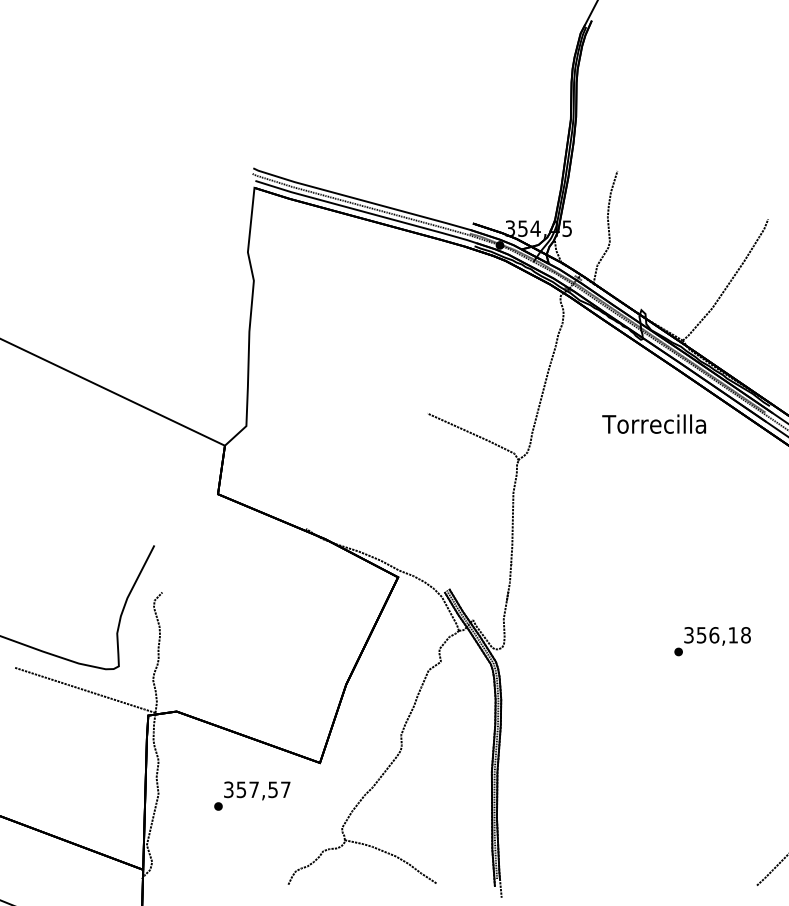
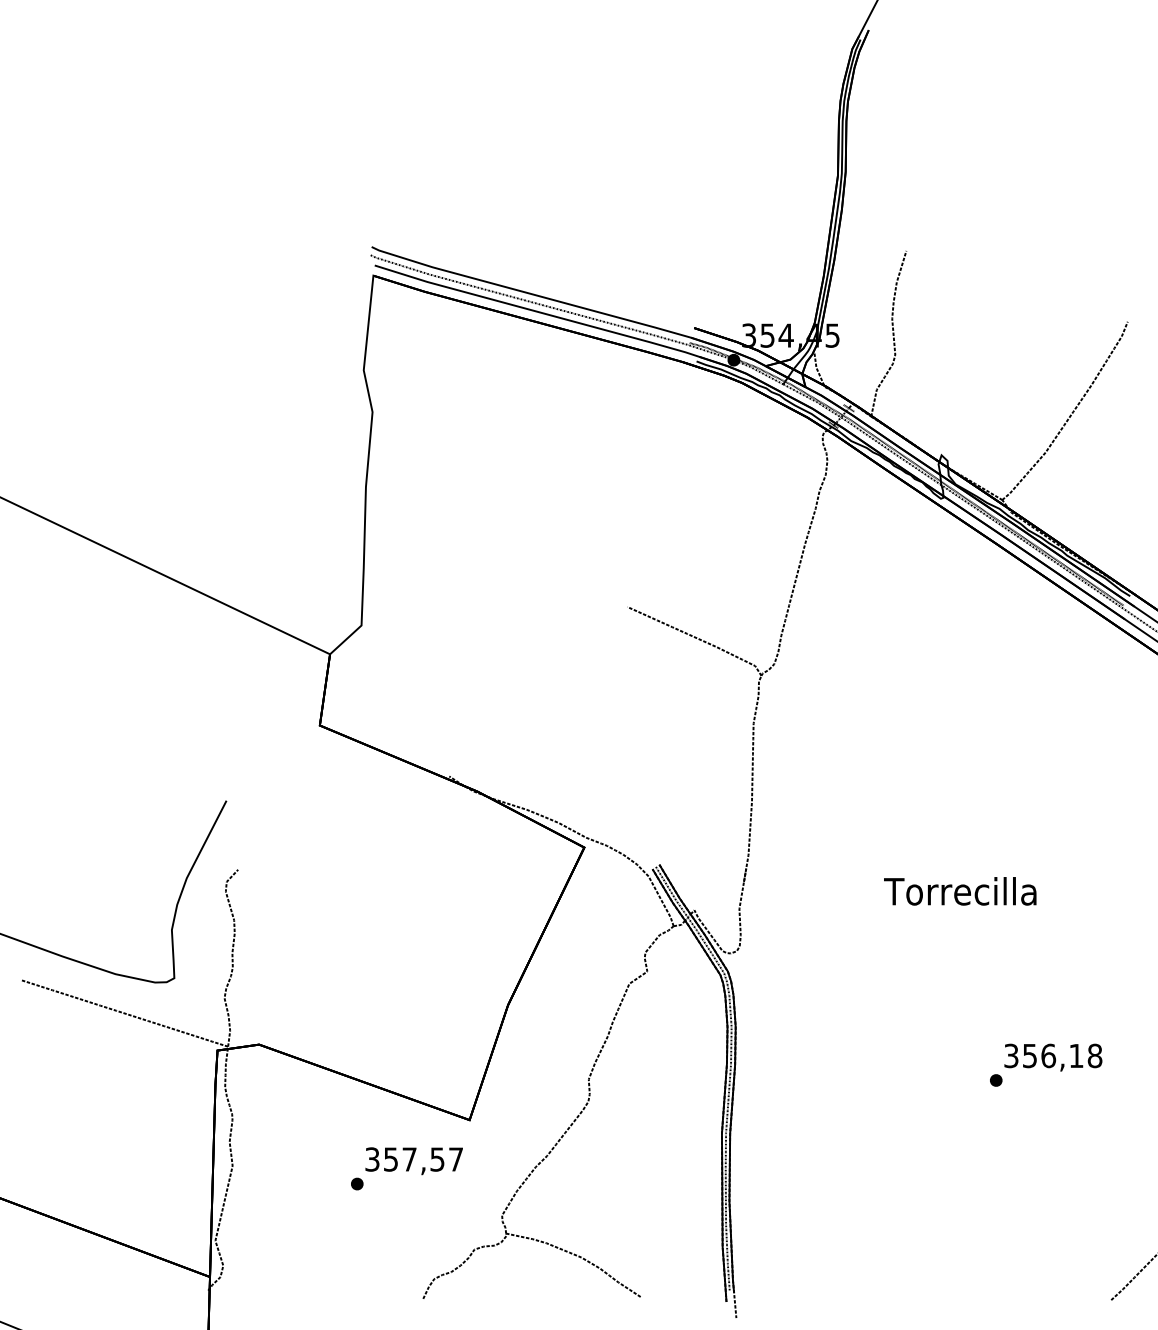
text: (653, 423) -> (959, 890), moved
text: (712, 641) -> (1045, 1065), moved
text: (252, 795) -> (407, 1167), moved

